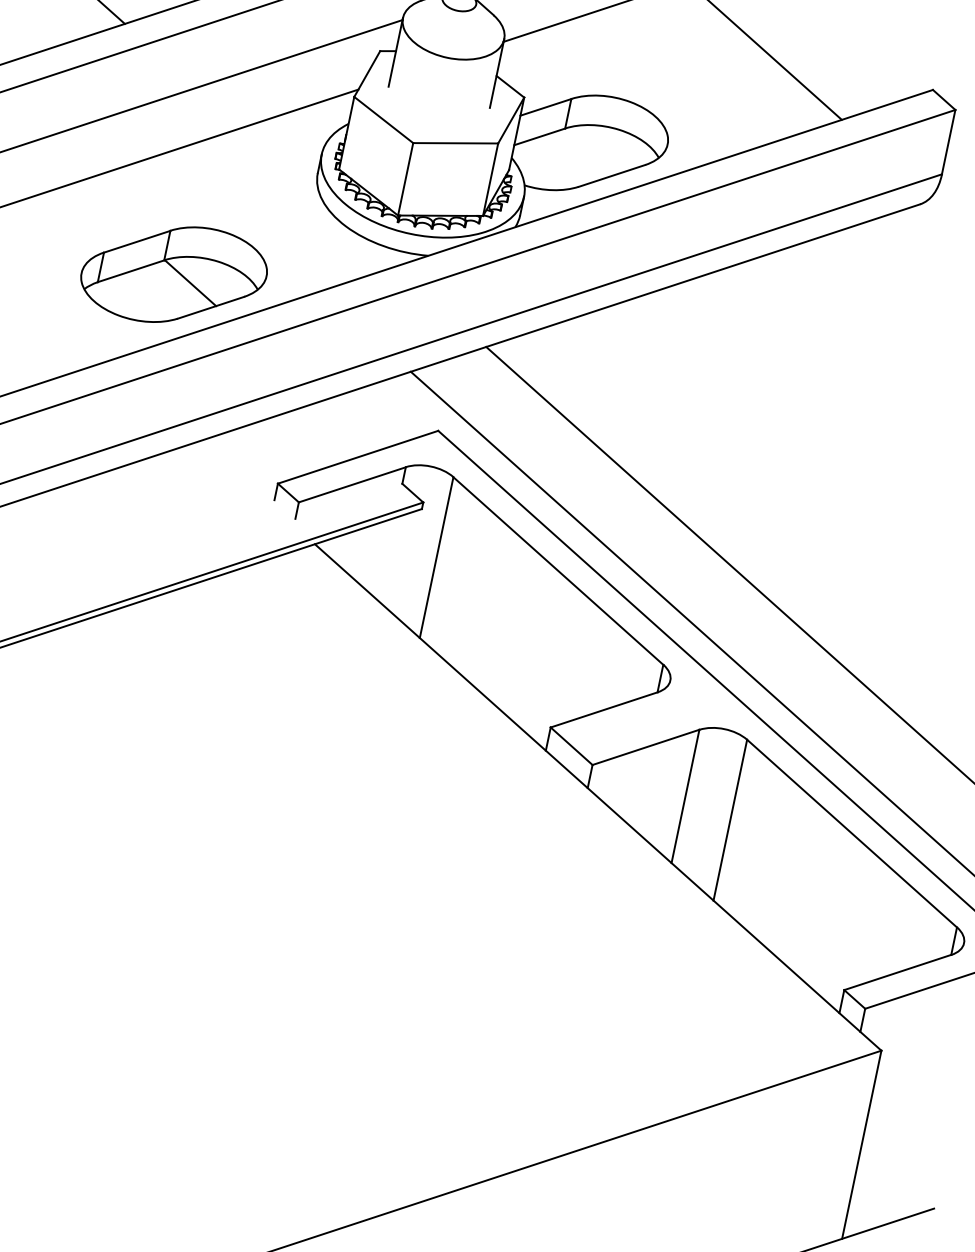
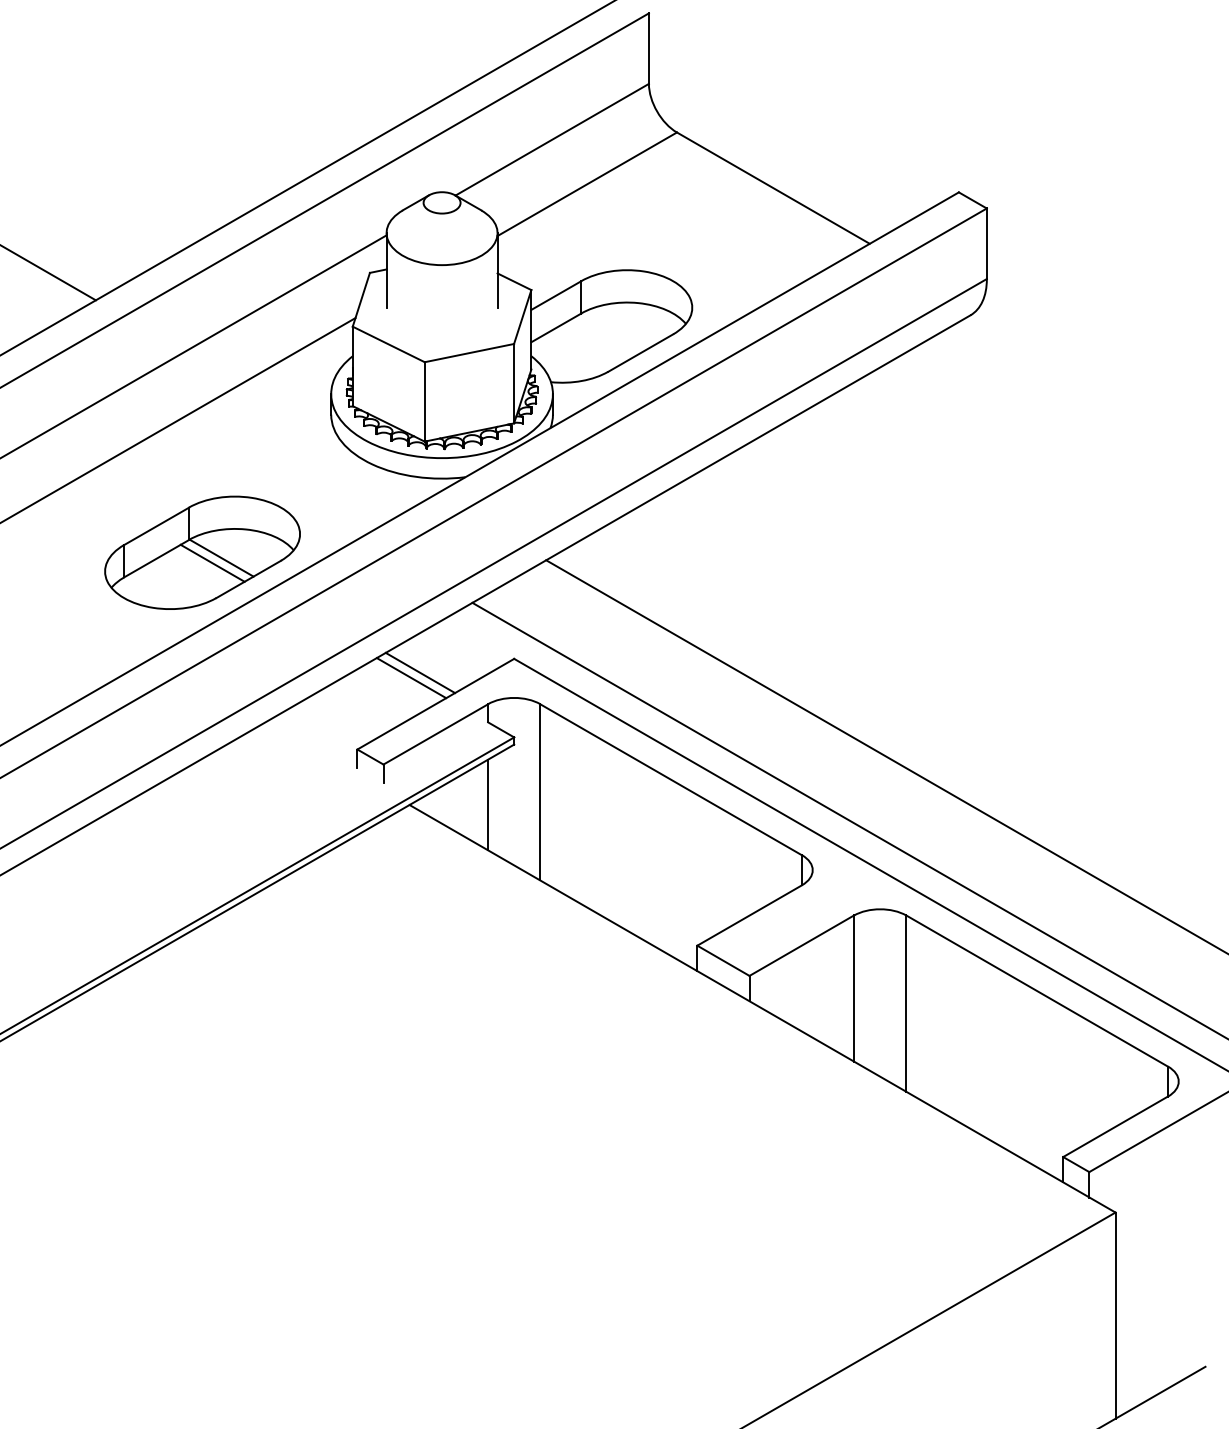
line: (181, 285) -> (212, 562), added
line: (350, 425) -> (420, 672), added
line: (340, 429) -> (411, 678), added
line: (387, 558) -> (488, 804), added

